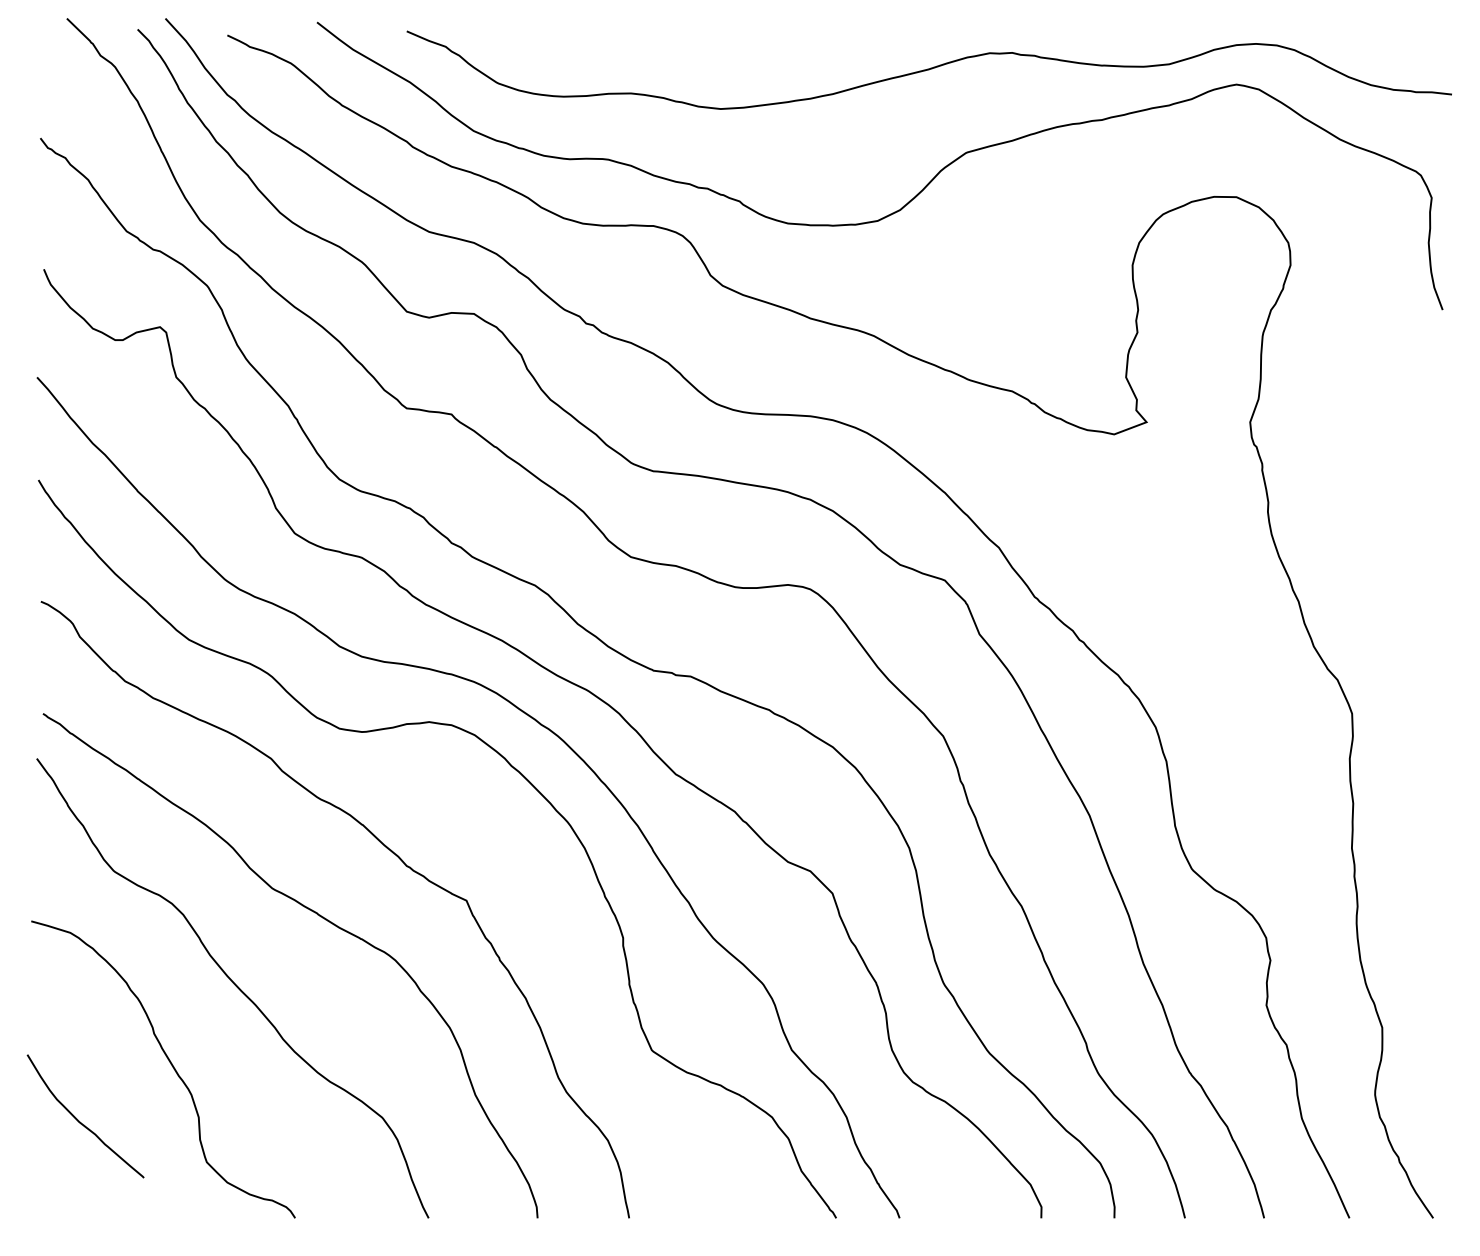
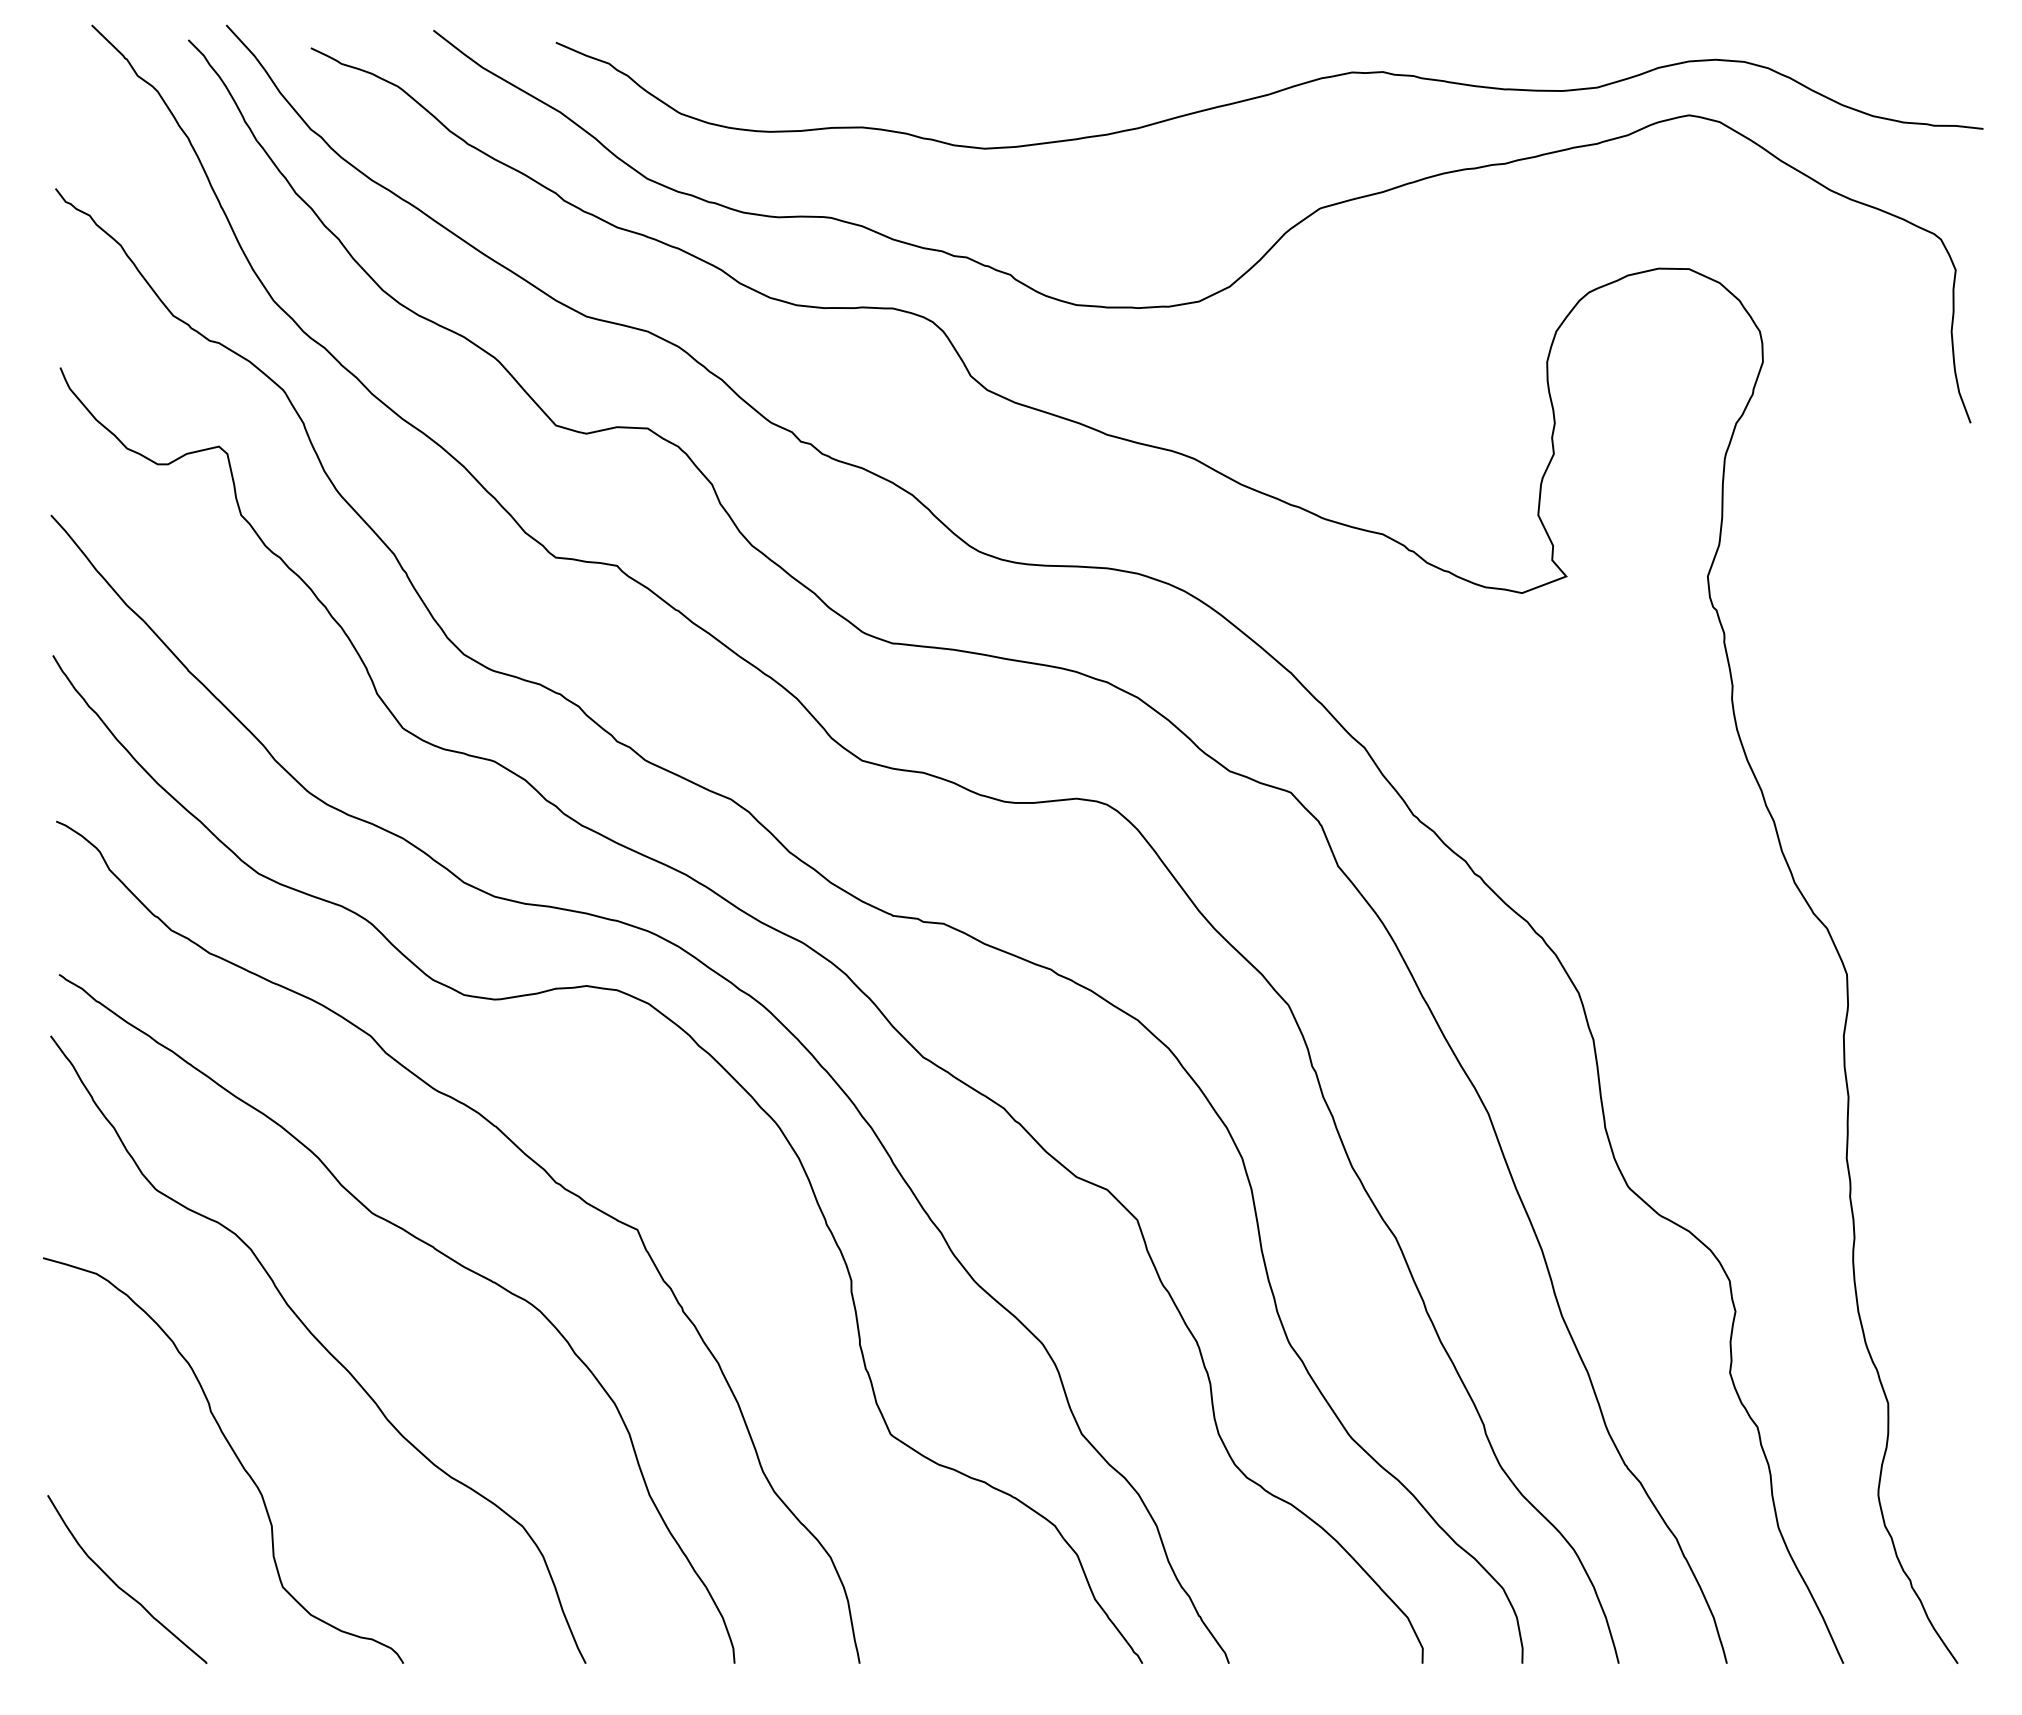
curve: (79, 1121) -> (119, 1586), moved

